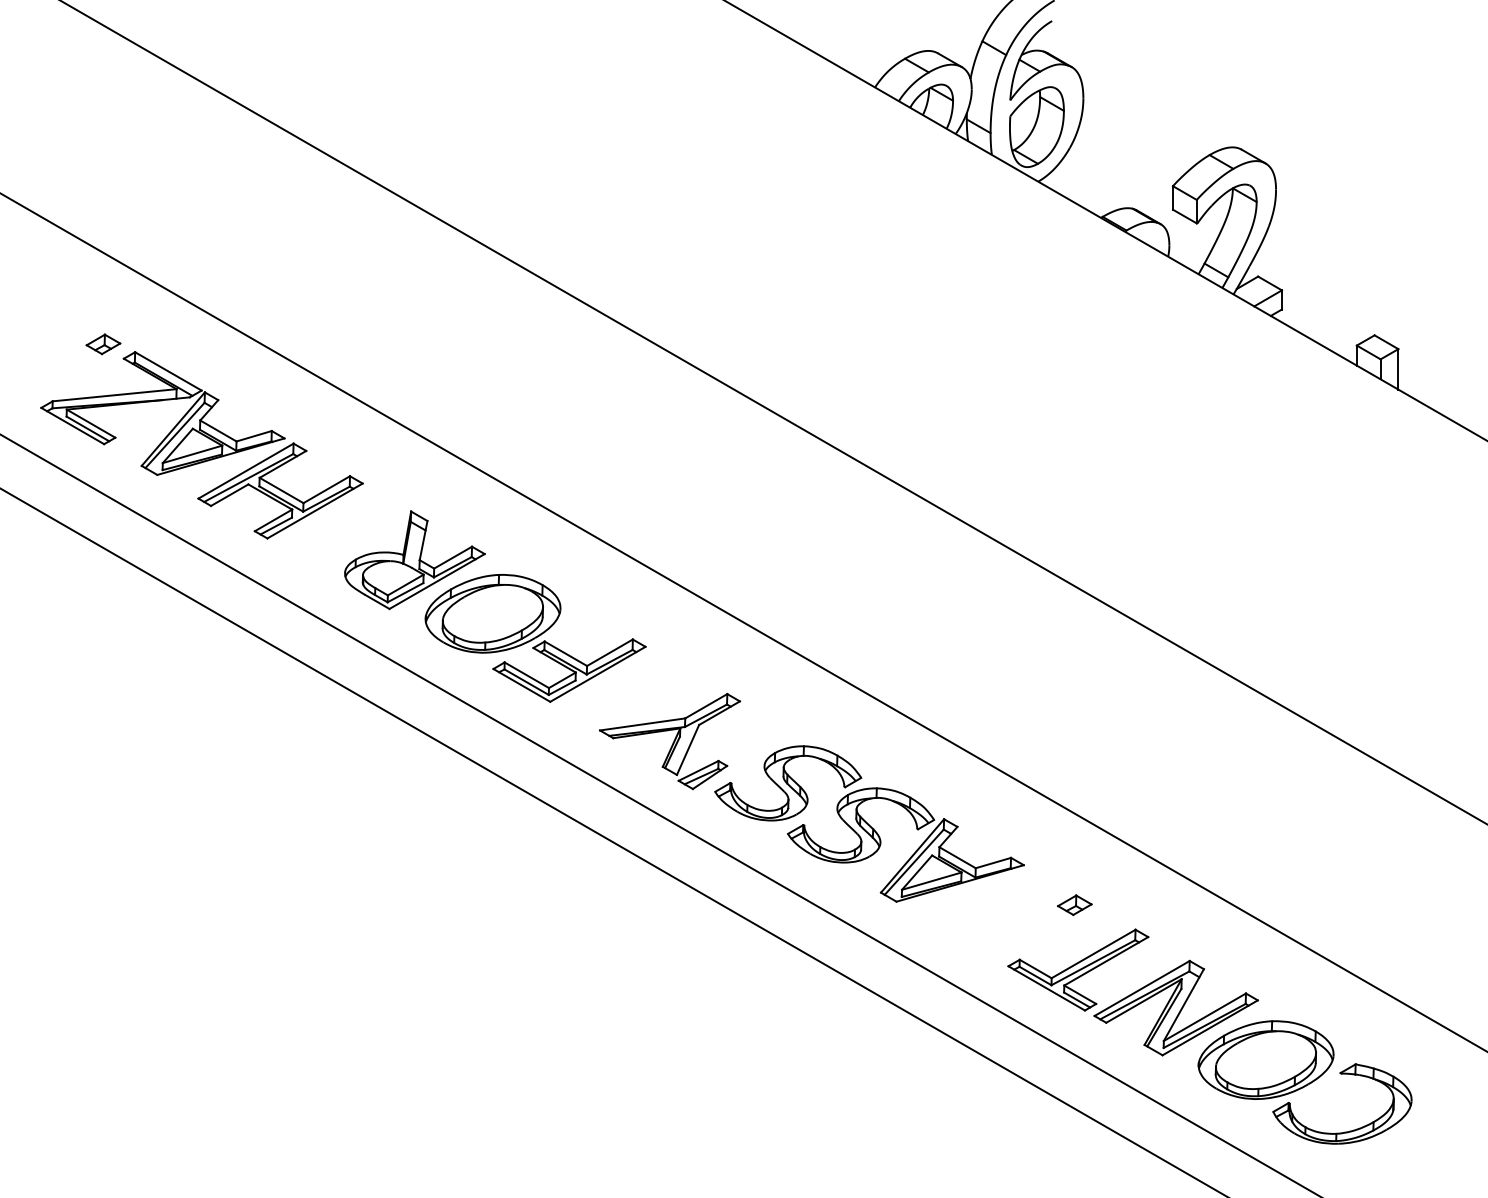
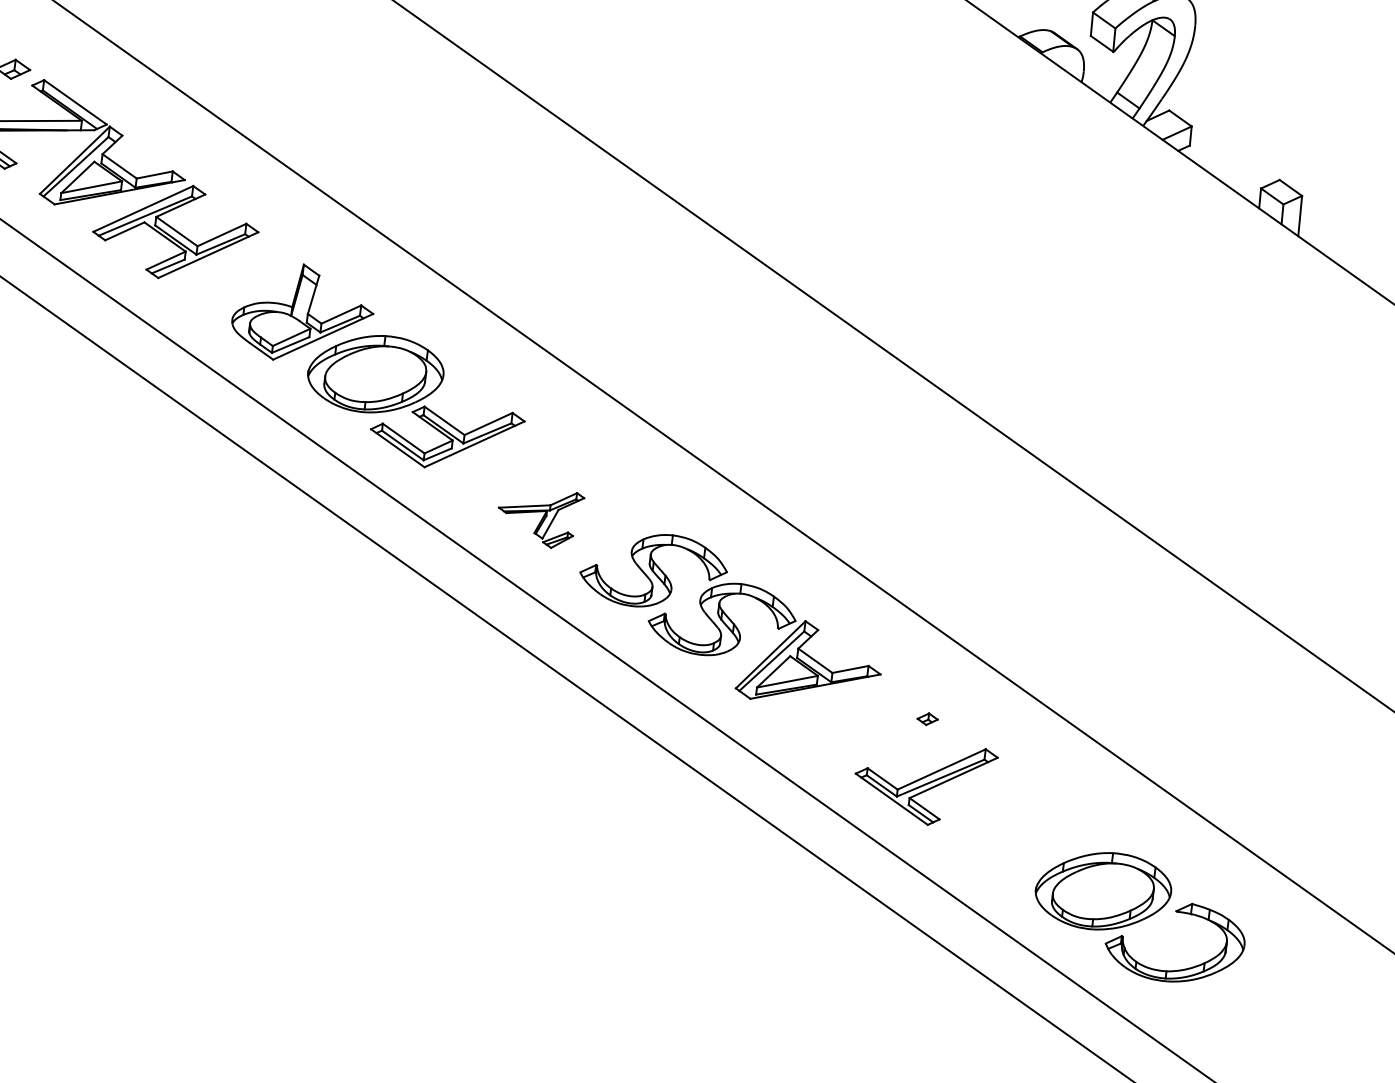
part: (670, 741) -> (540, 518), size x0.6
part: (1074, 905) -> (927, 719), size x0.6
part: (1175, 1007) -> (1018, 830), removed

